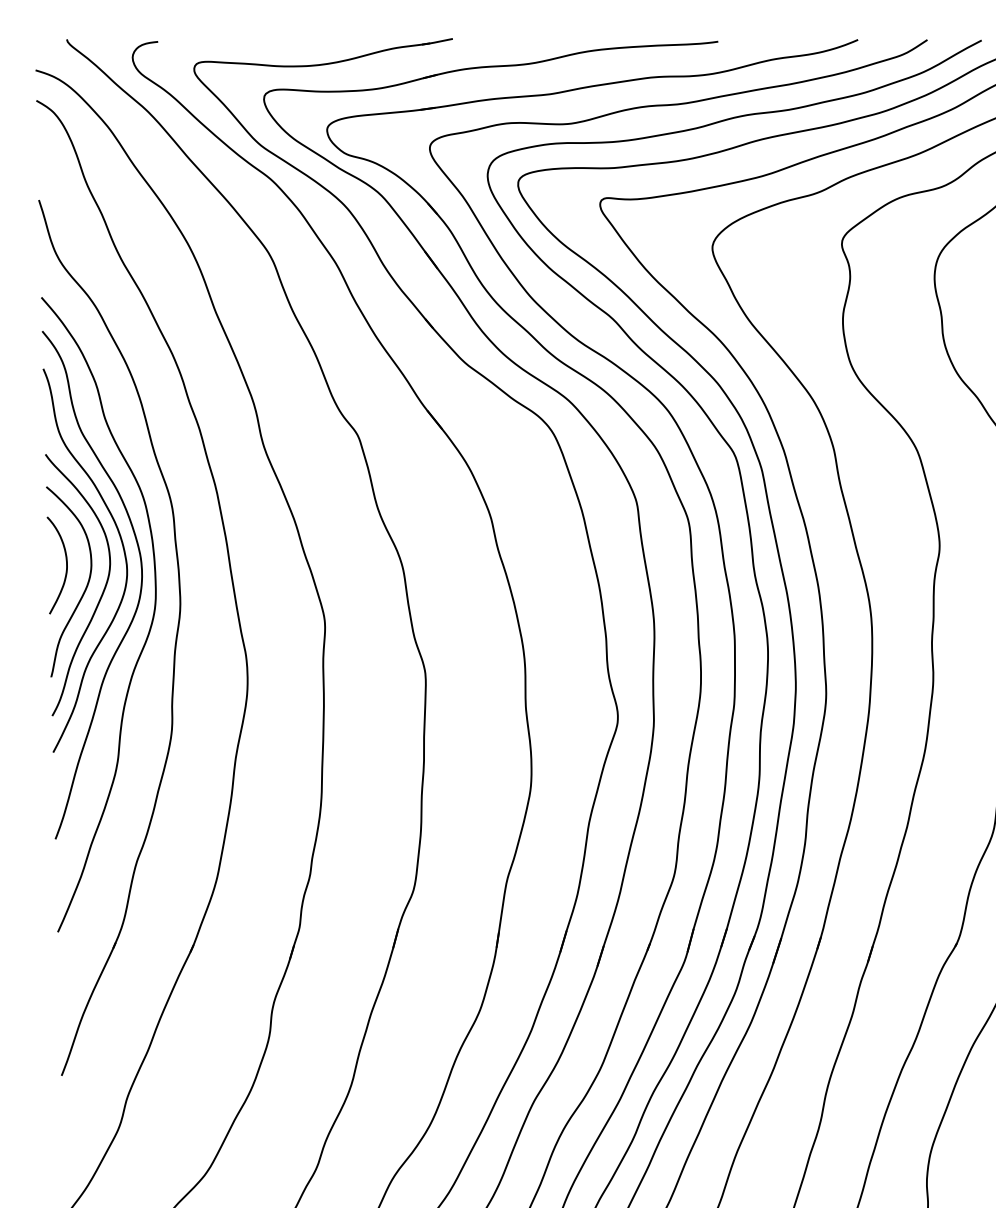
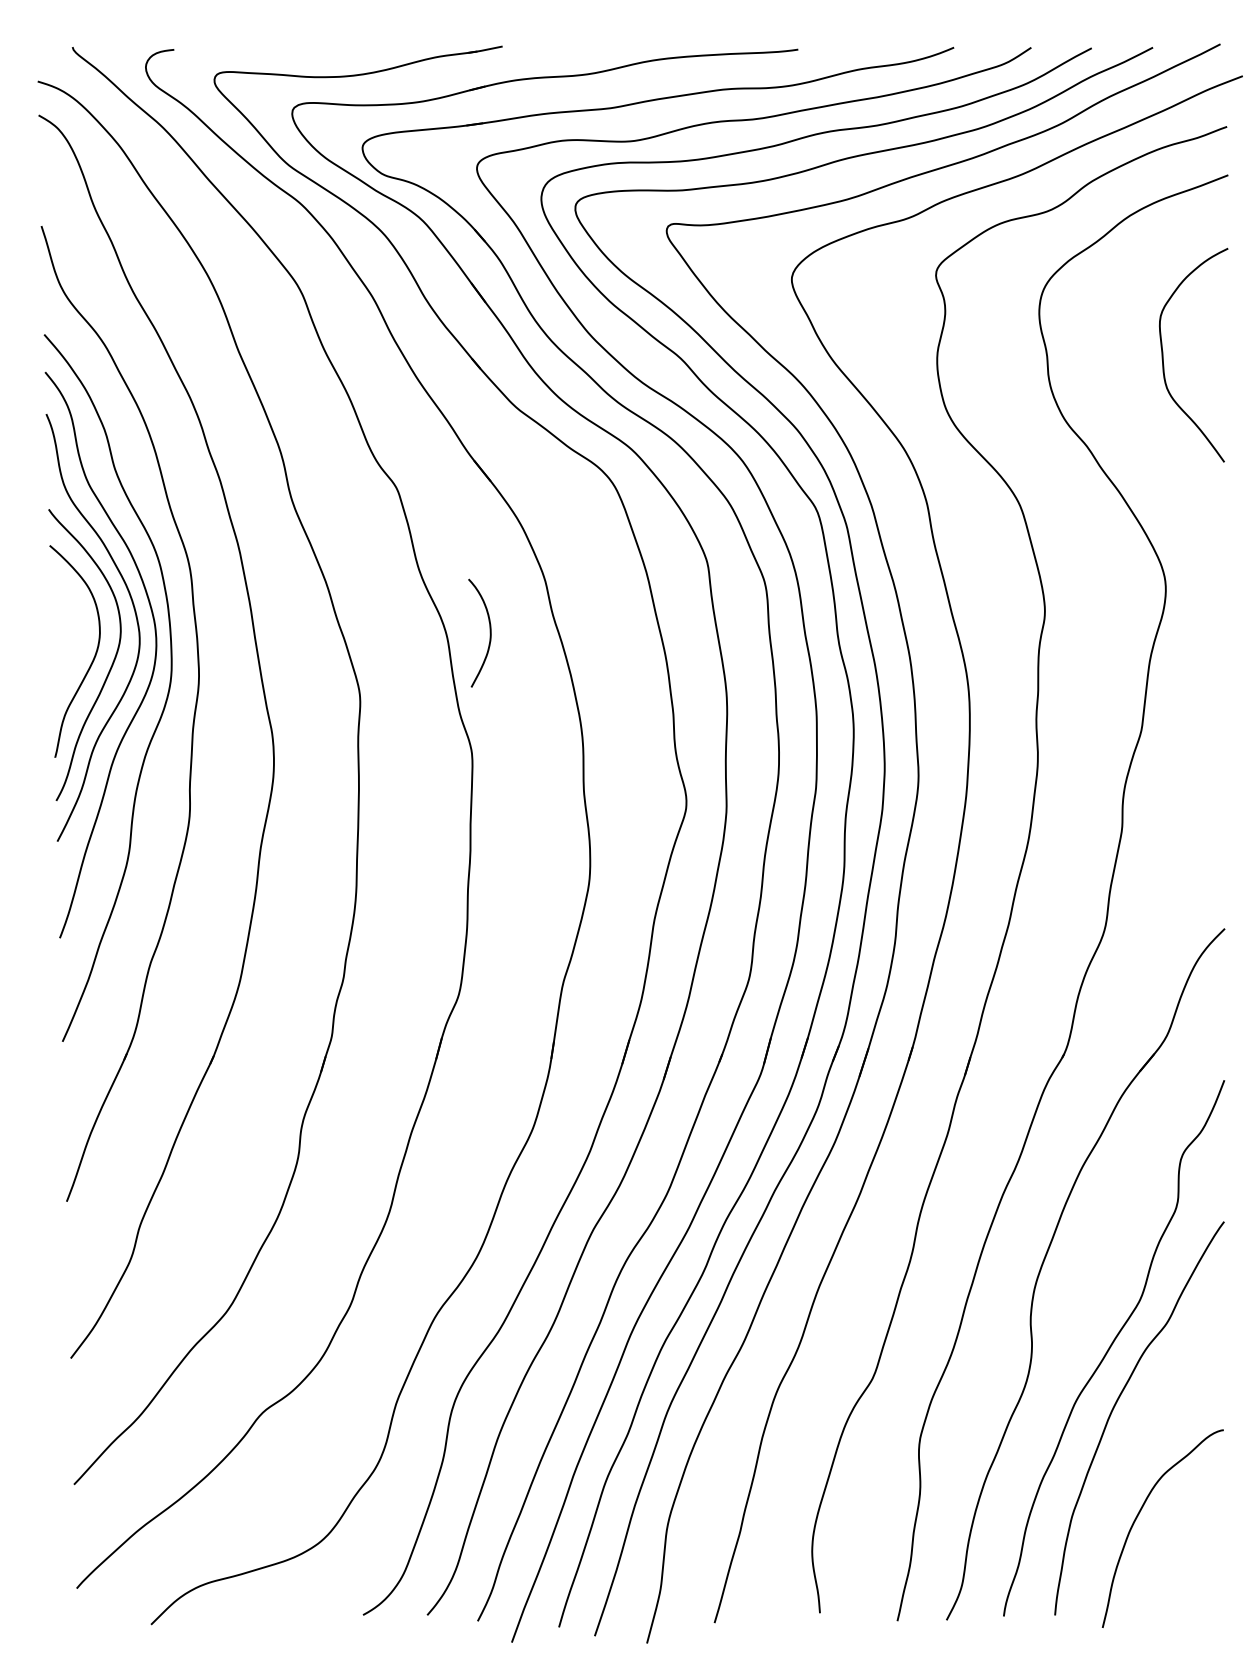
curve: (65, 564) -> (489, 632), moved

